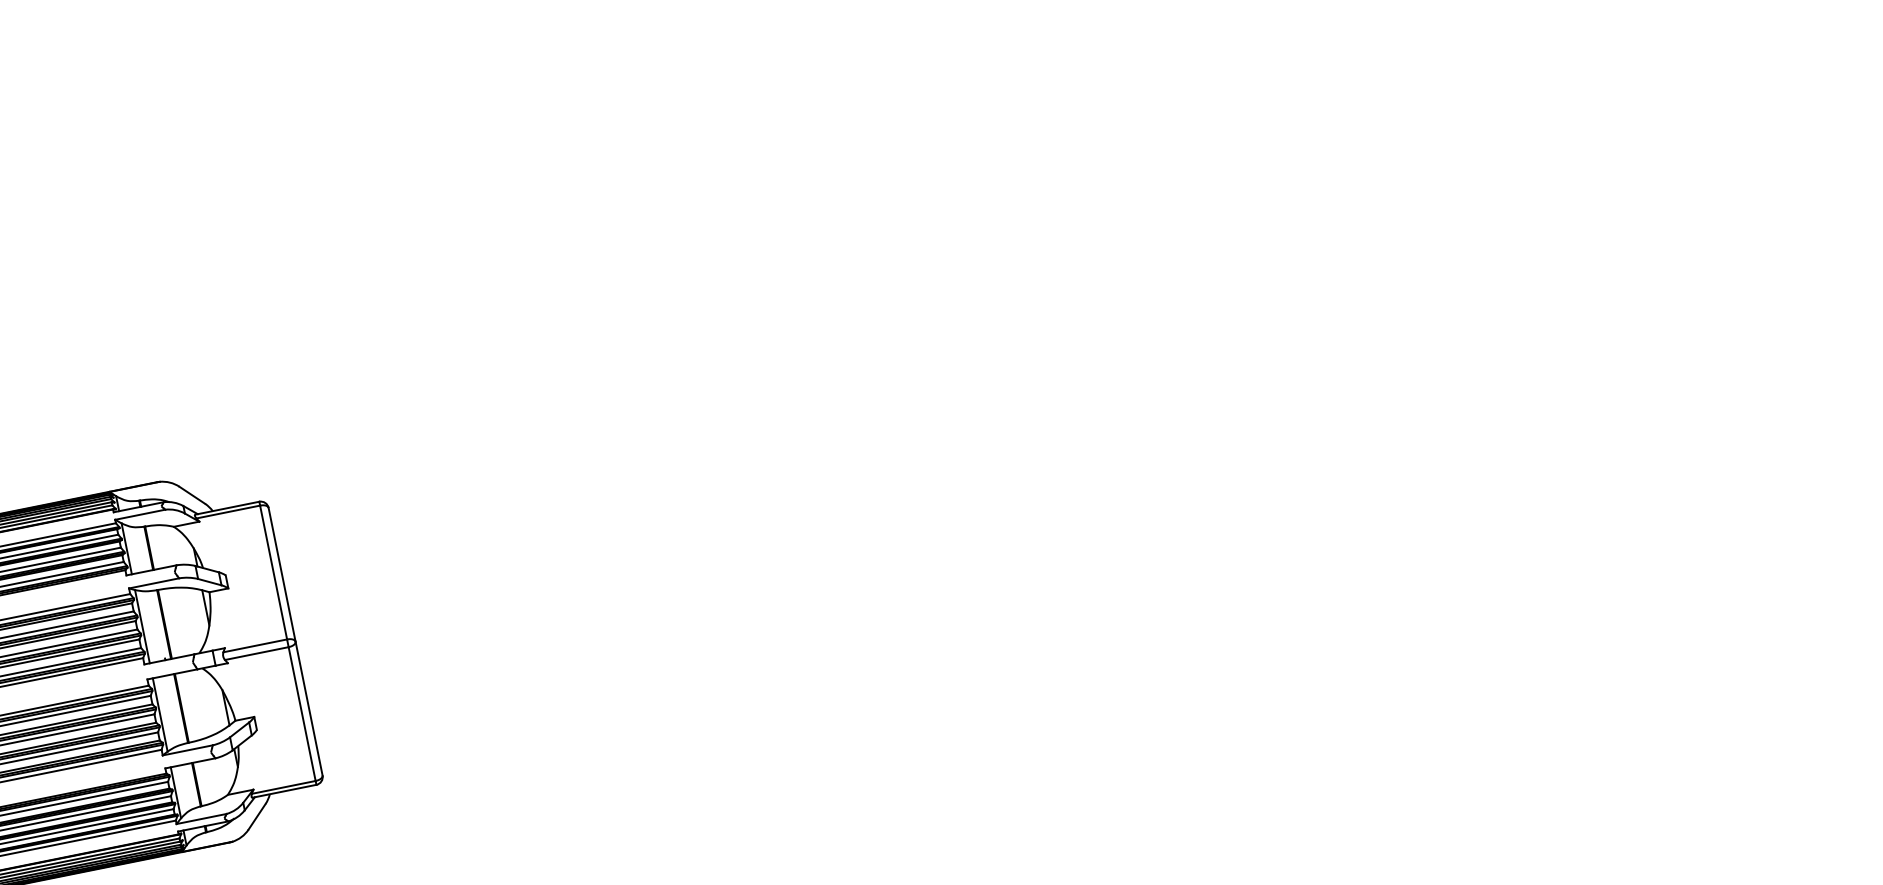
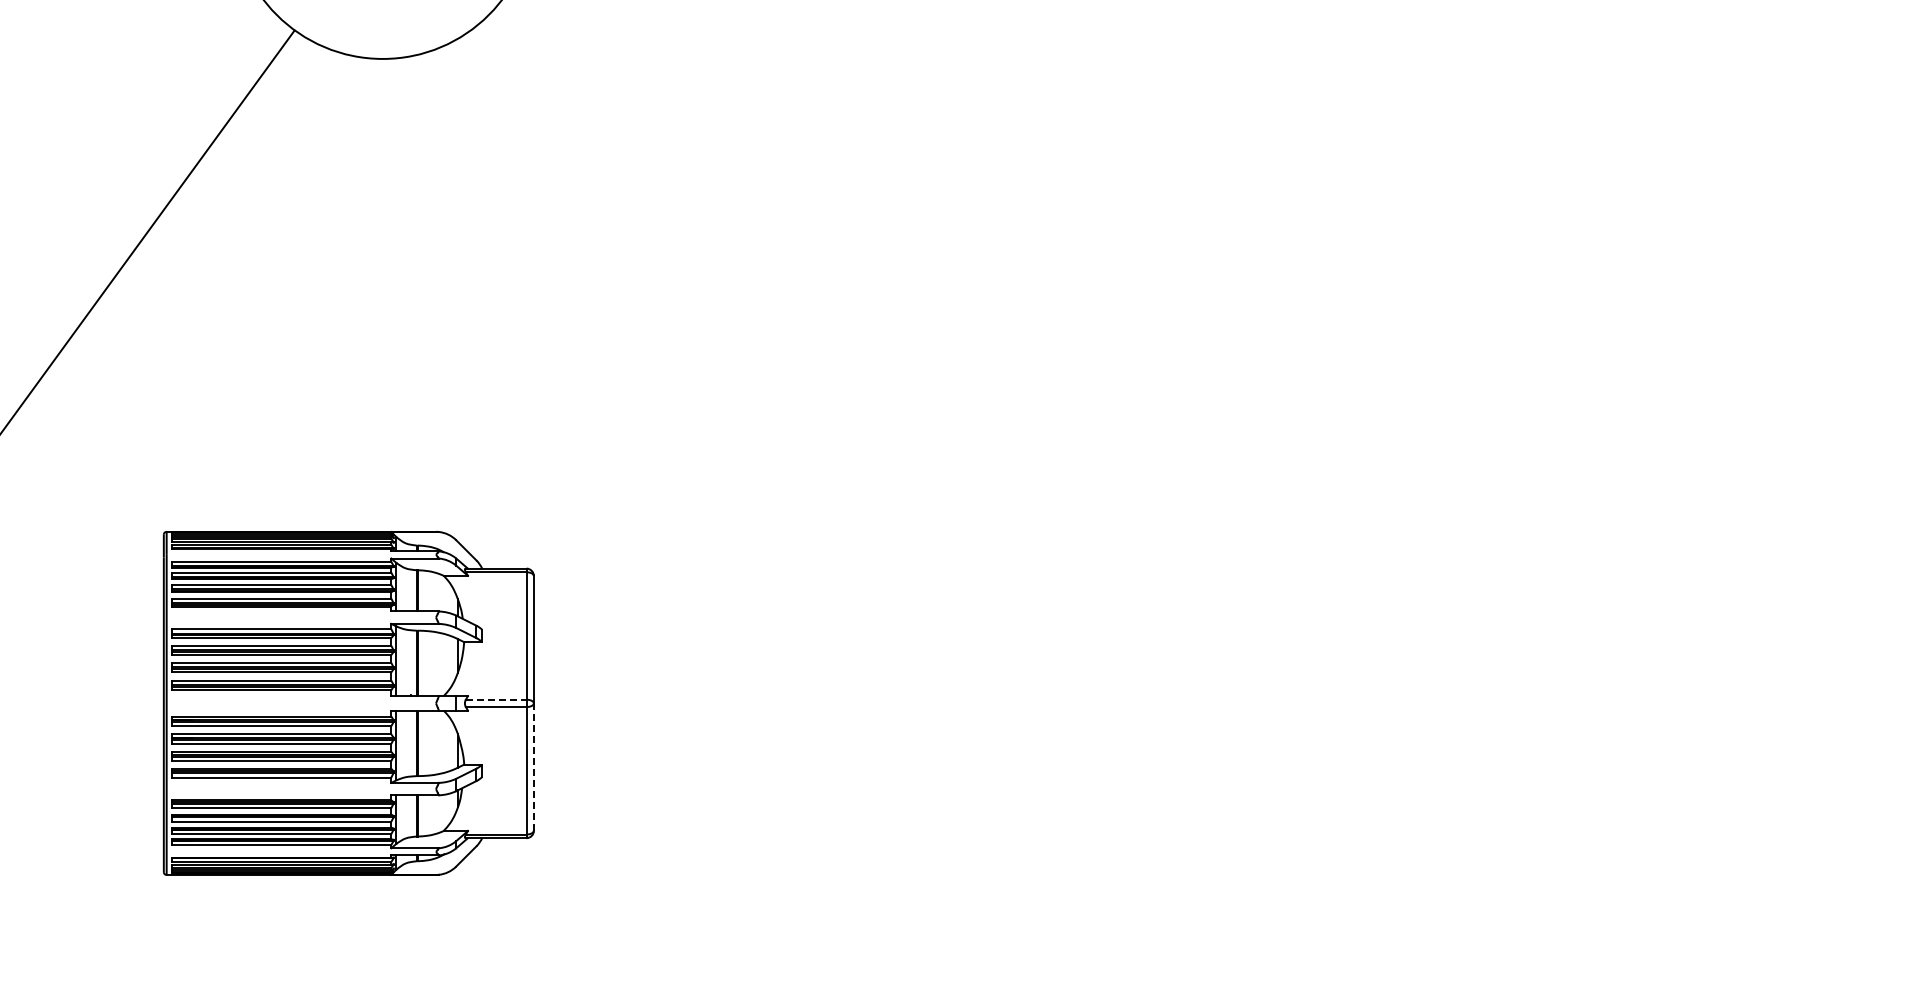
line: (255, 645) -> (496, 699), solid -> dashed
line: (308, 709) -> (533, 767), solid -> dashed

